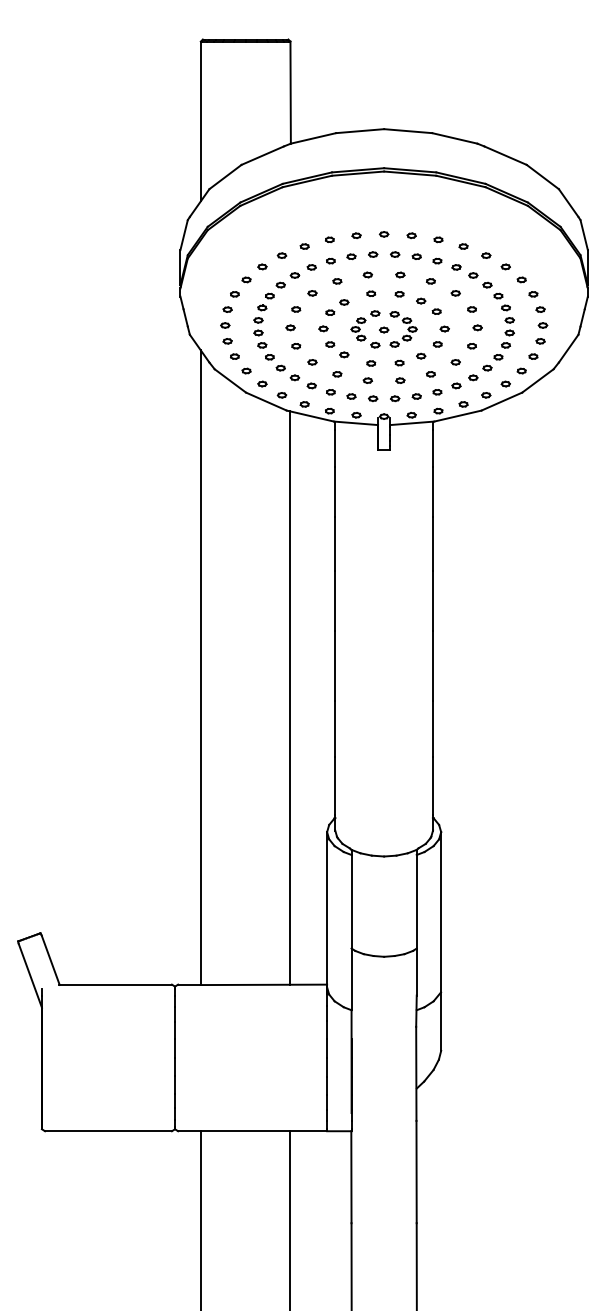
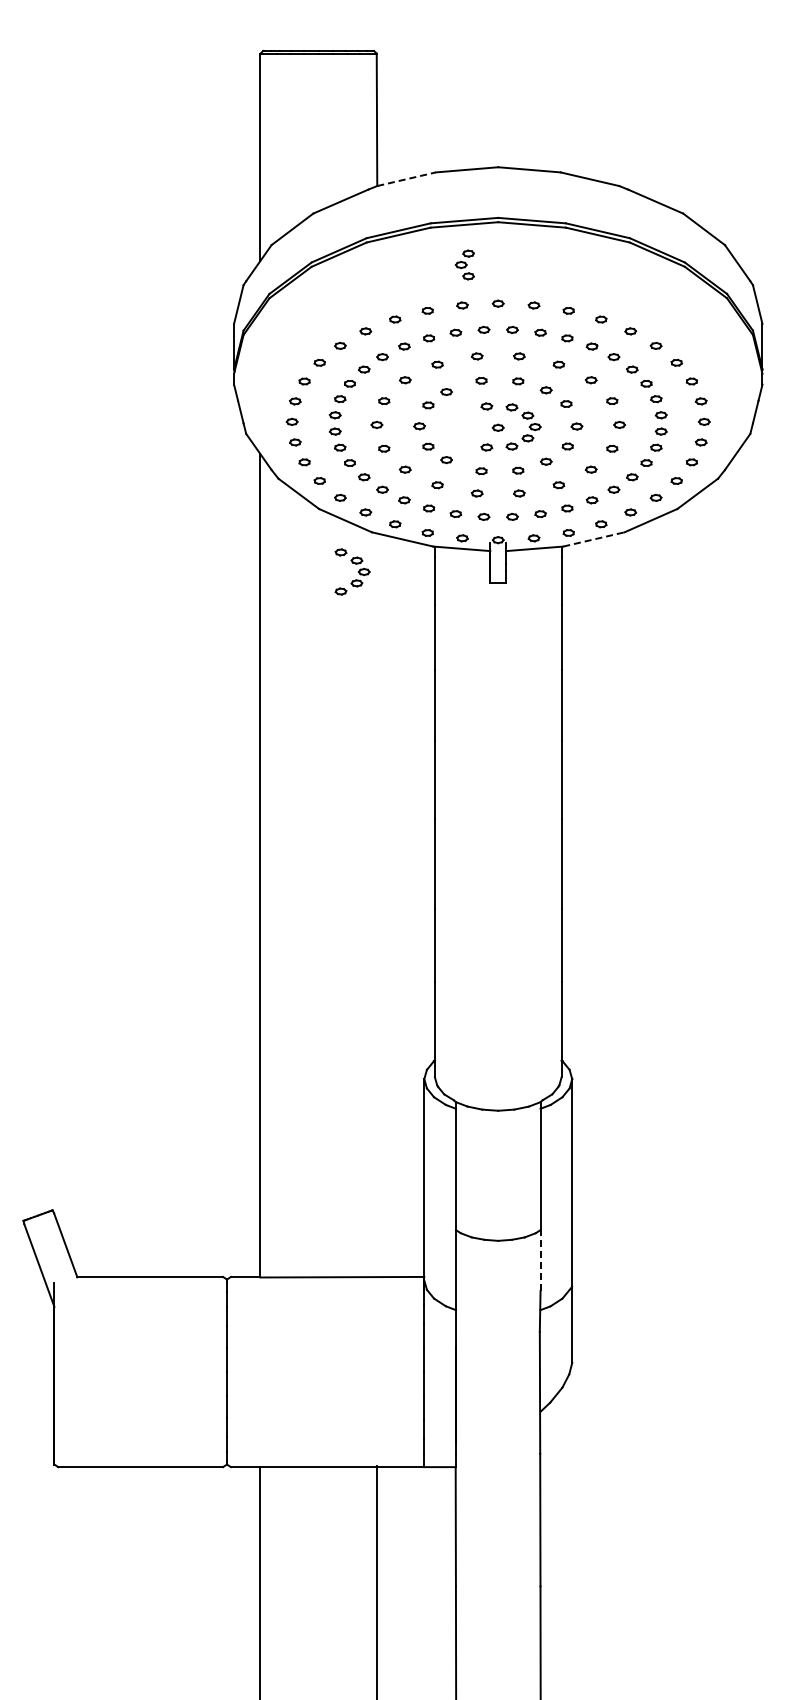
line: (314, 138) -> (407, 179), solid -> dashed
part: (358, 329) -> (464, 264), moved
line: (458, 416) -> (594, 539), solid -> dashed
part: (271, 440) -> (352, 571), added
line: (290, 697) -> (376, 904), removed
line: (416, 971) -> (540, 1260), solid -> dashed

